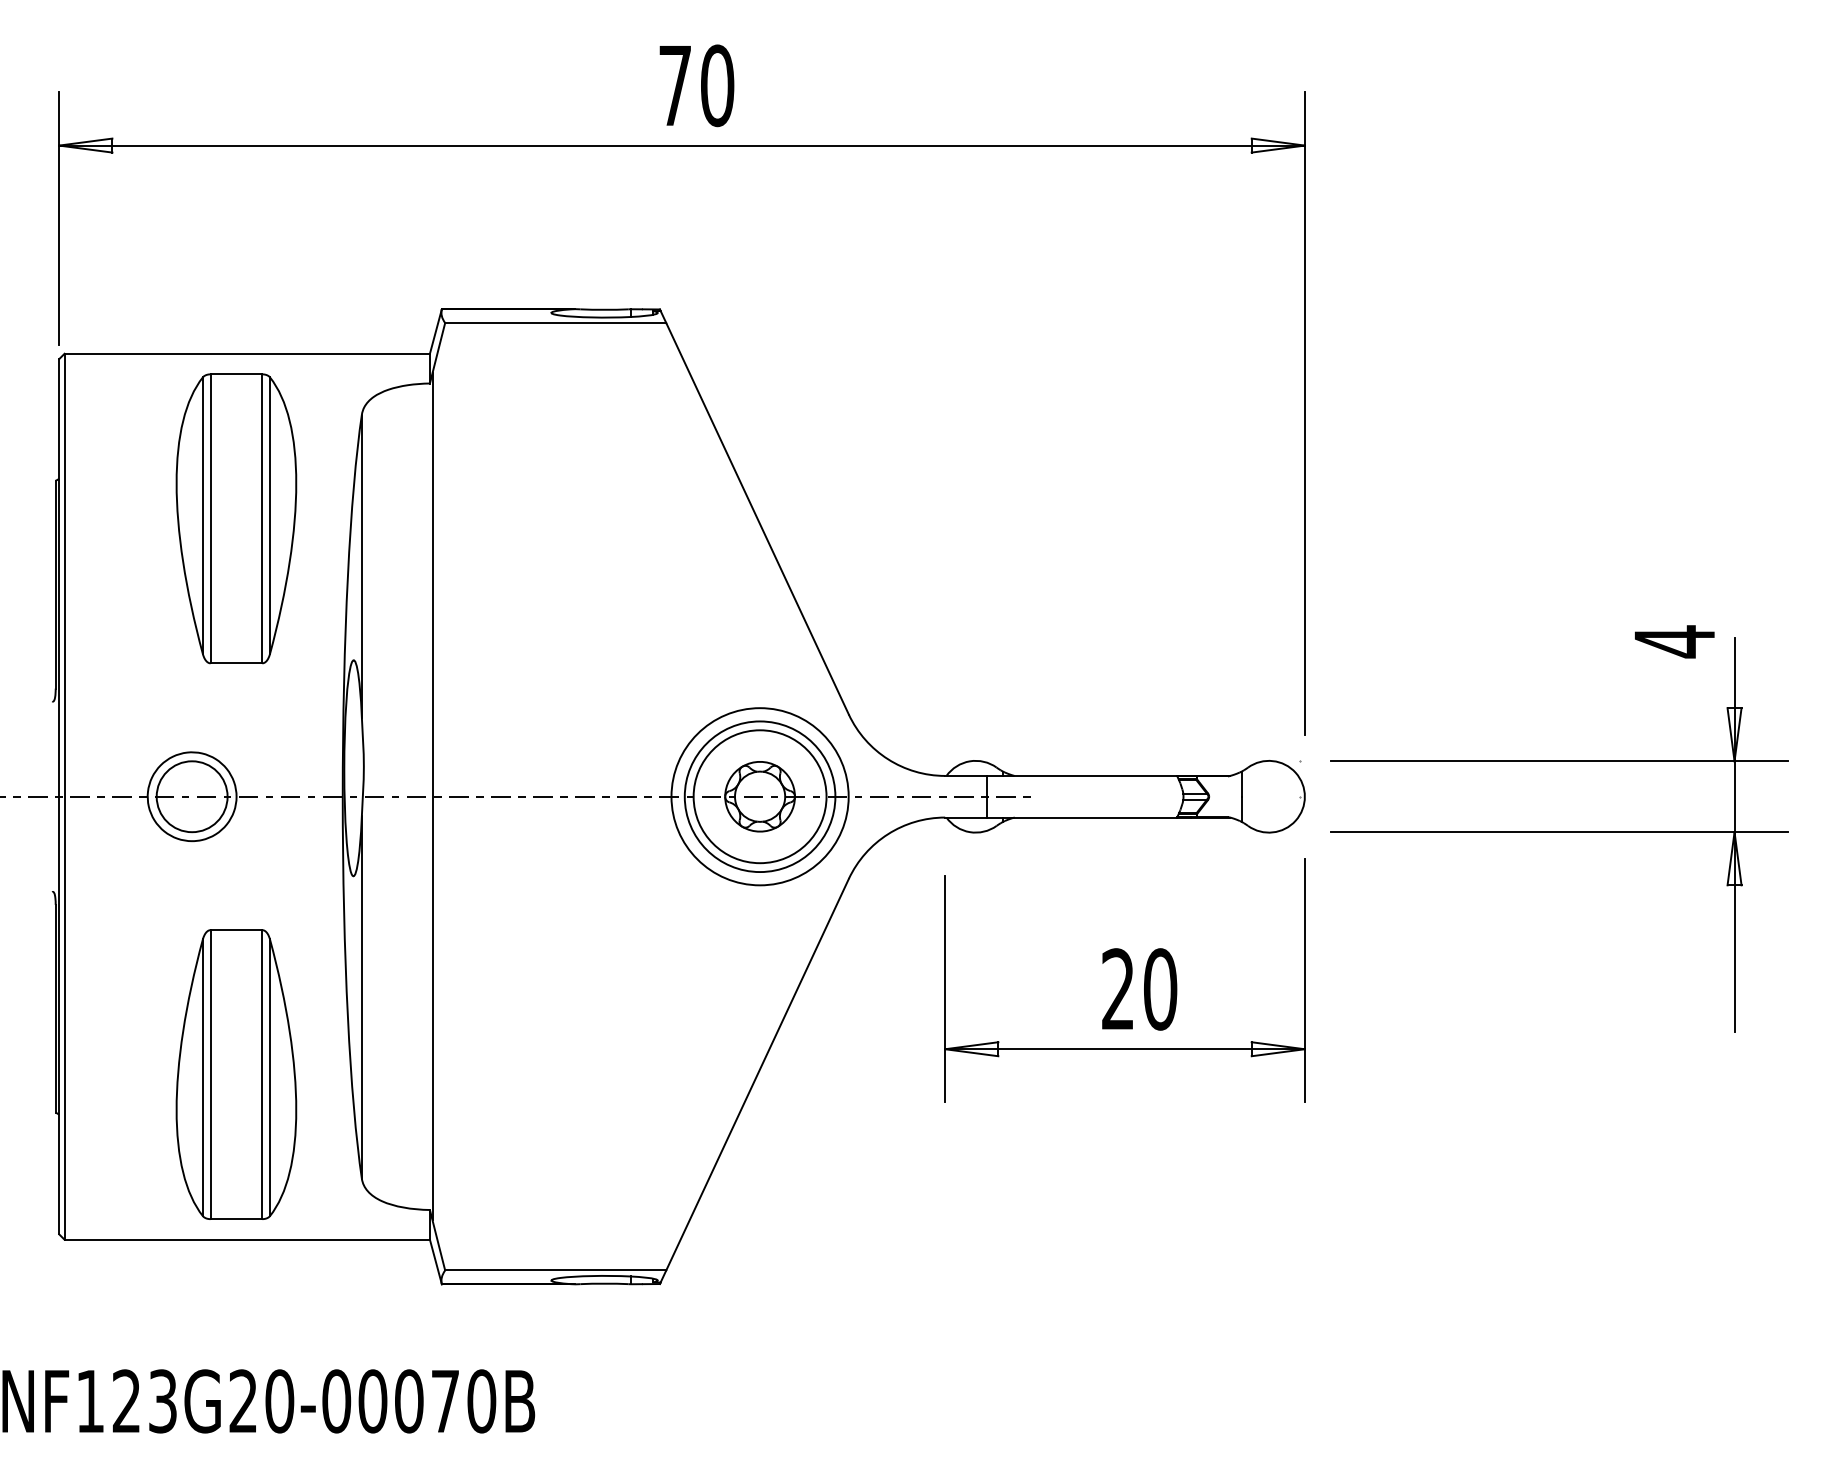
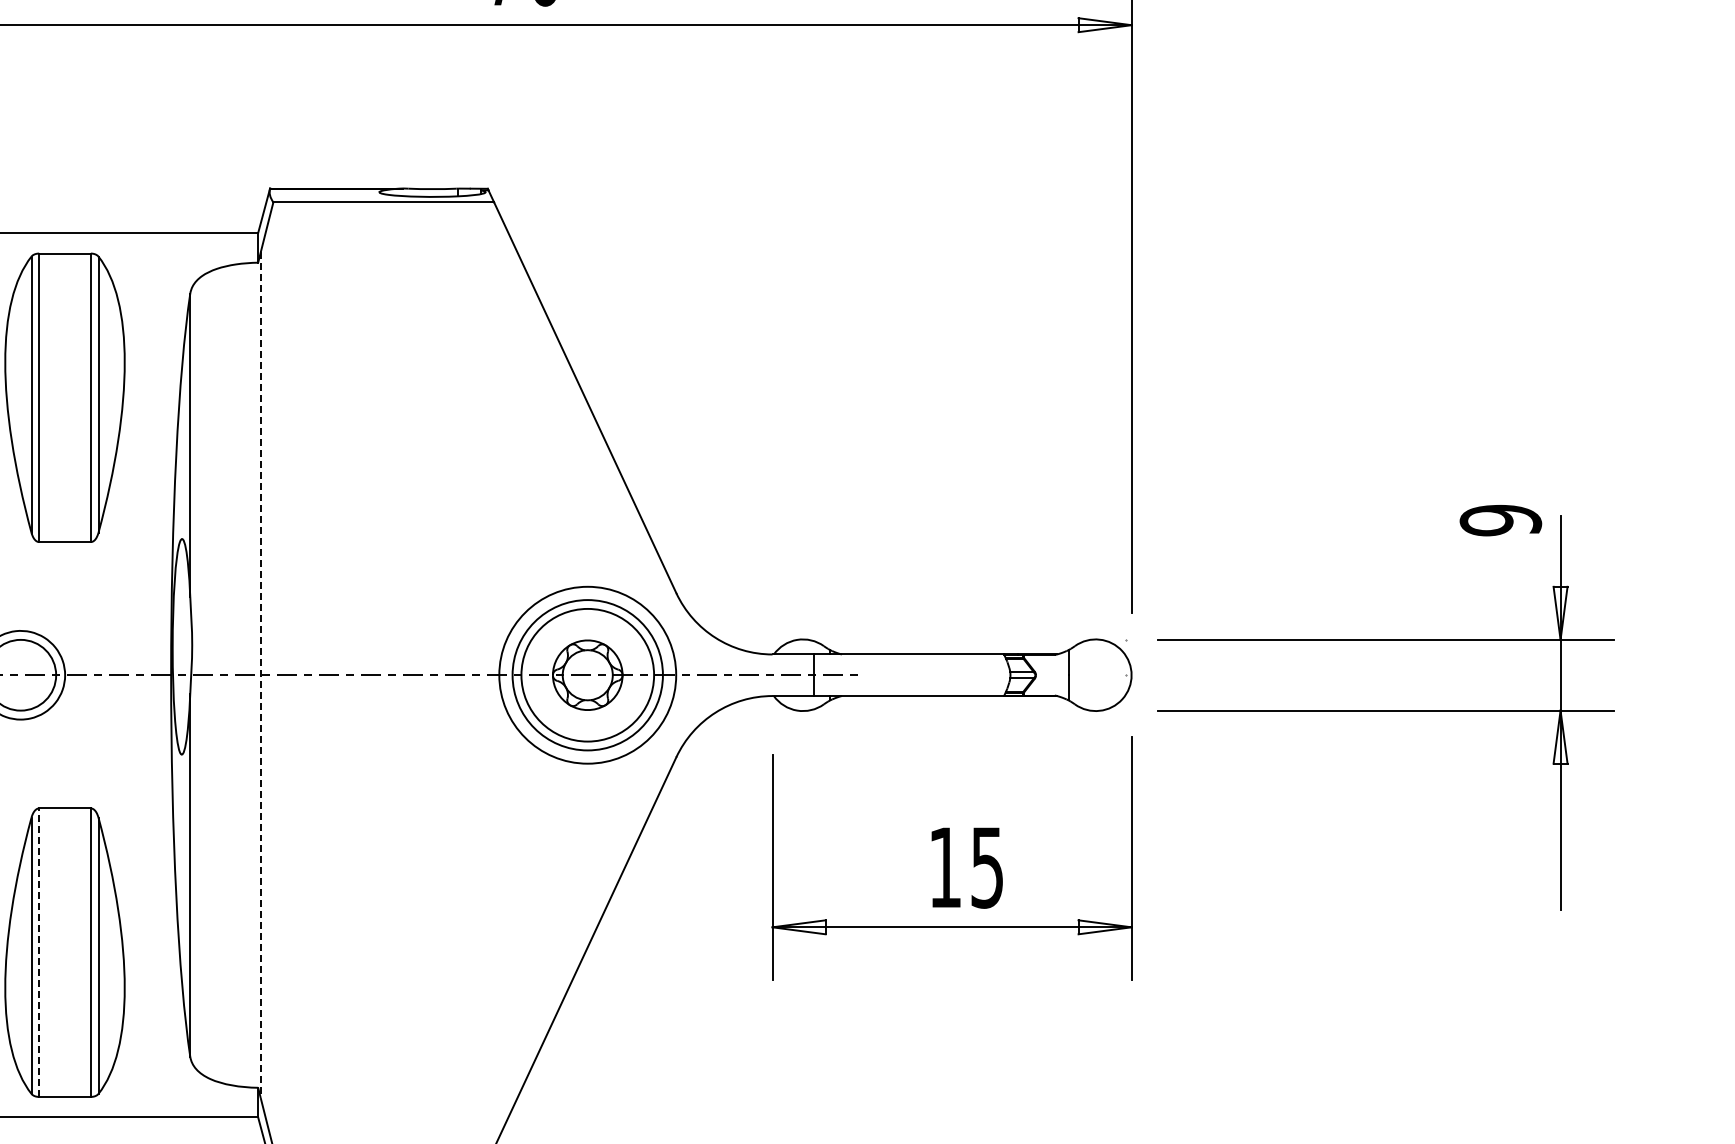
text: (1674, 641) -> (1500, 520), 4 -> 9
line: (432, 797) -> (260, 676), solid -> dashed
text: (1139, 989) -> (966, 867), 20 -> 15
line: (210, 1074) -> (39, 952), solid -> dashed

